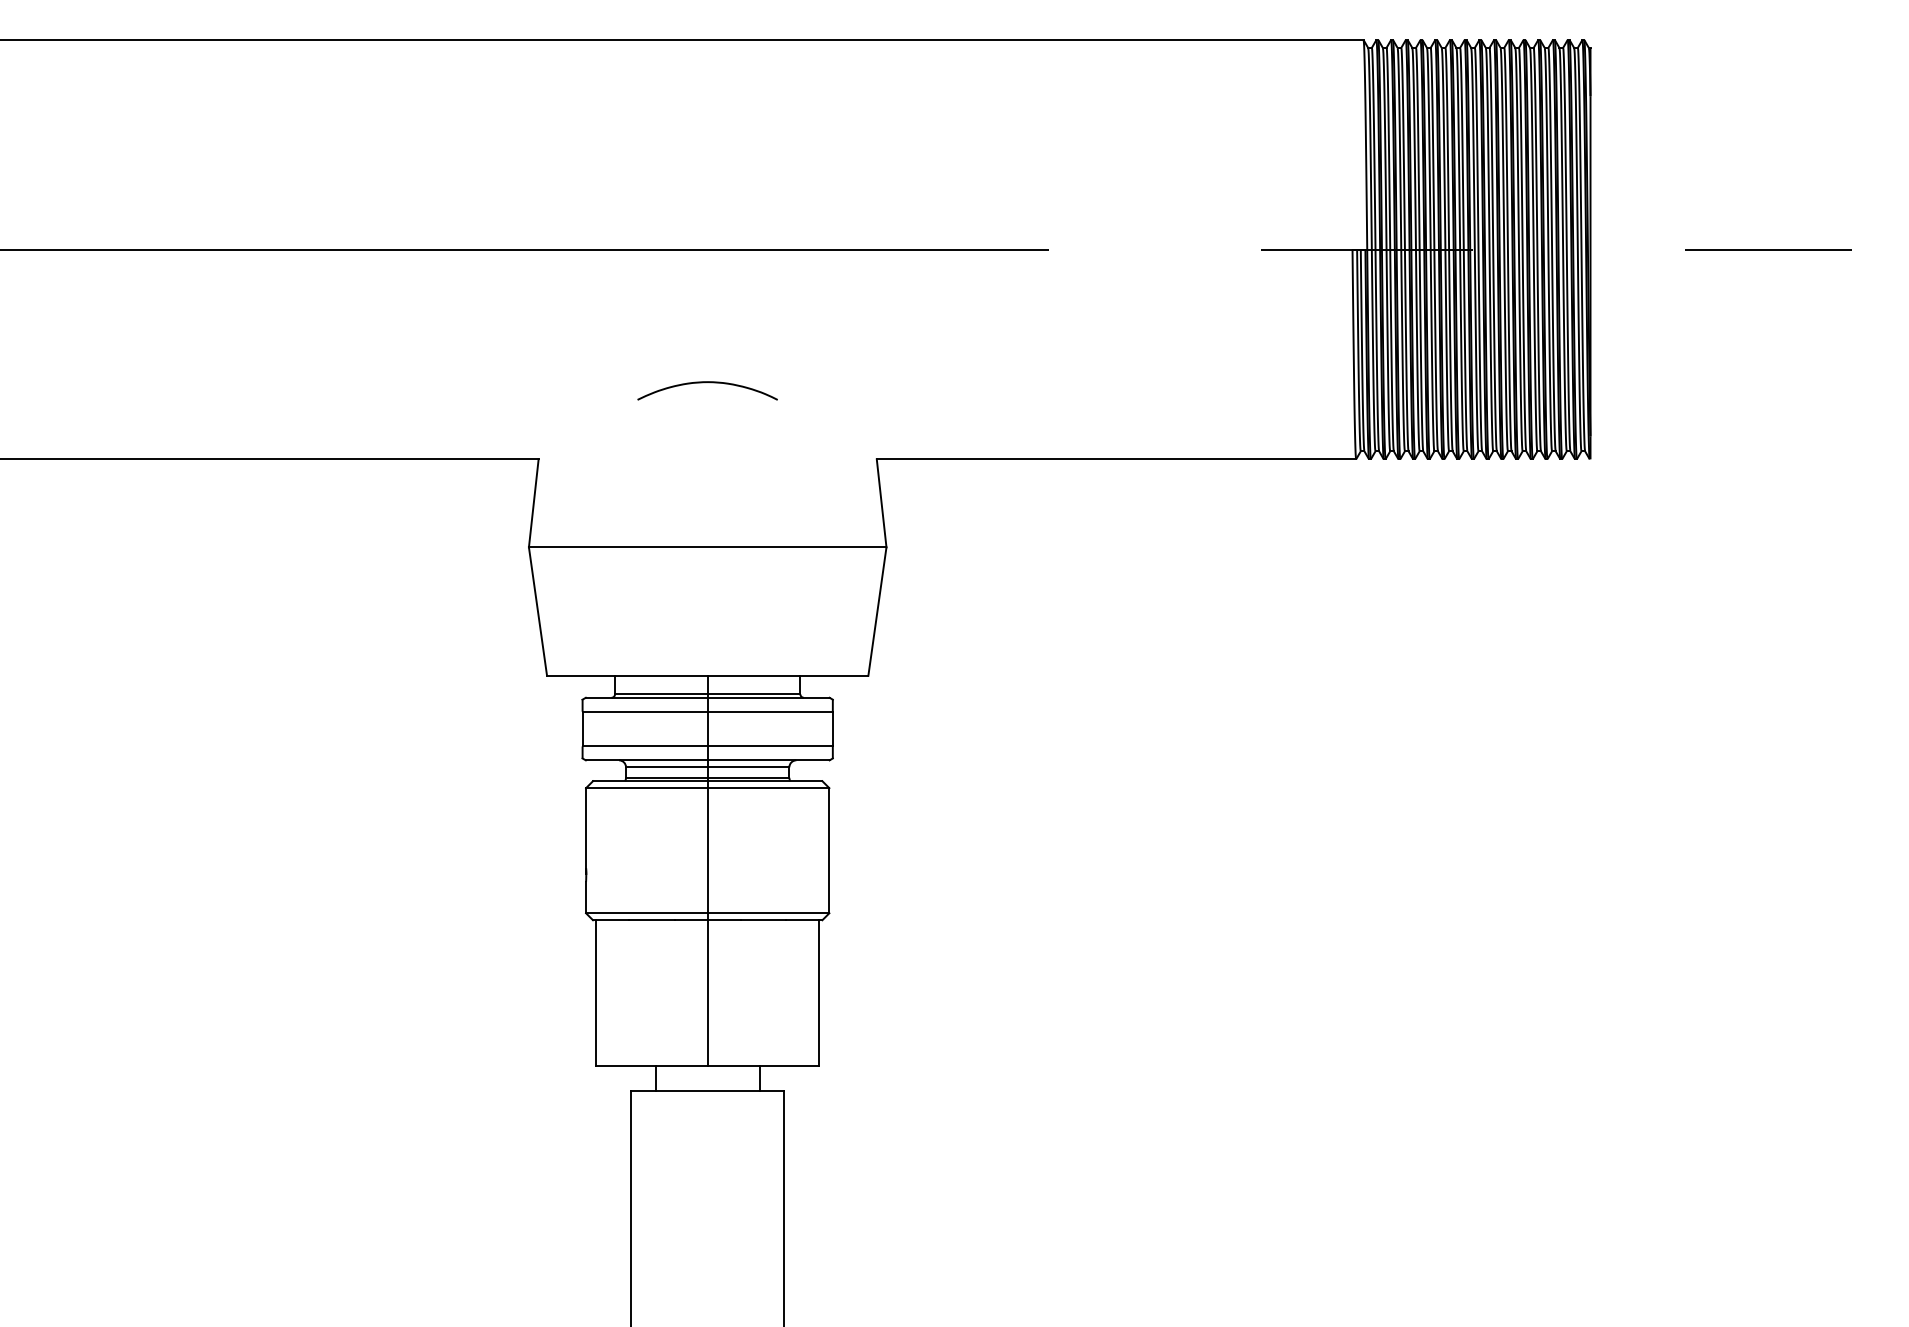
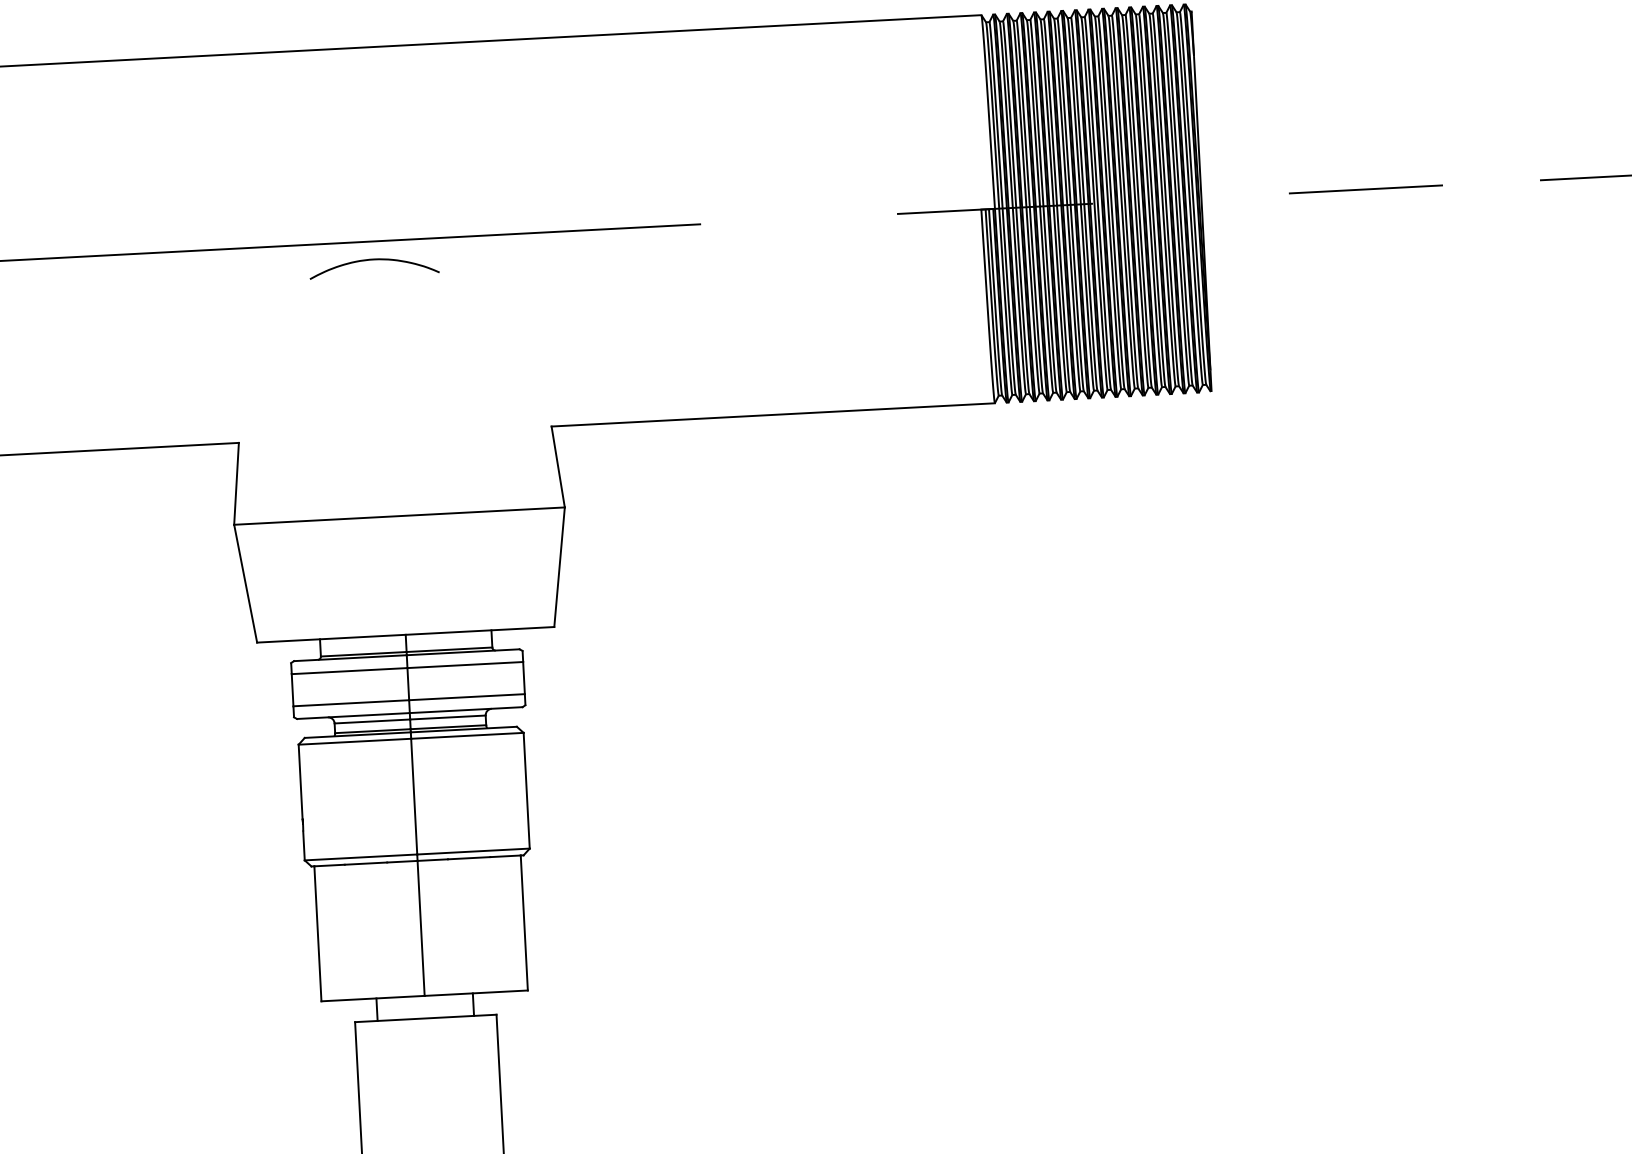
curve: (705, 383) -> (372, 260), moved

